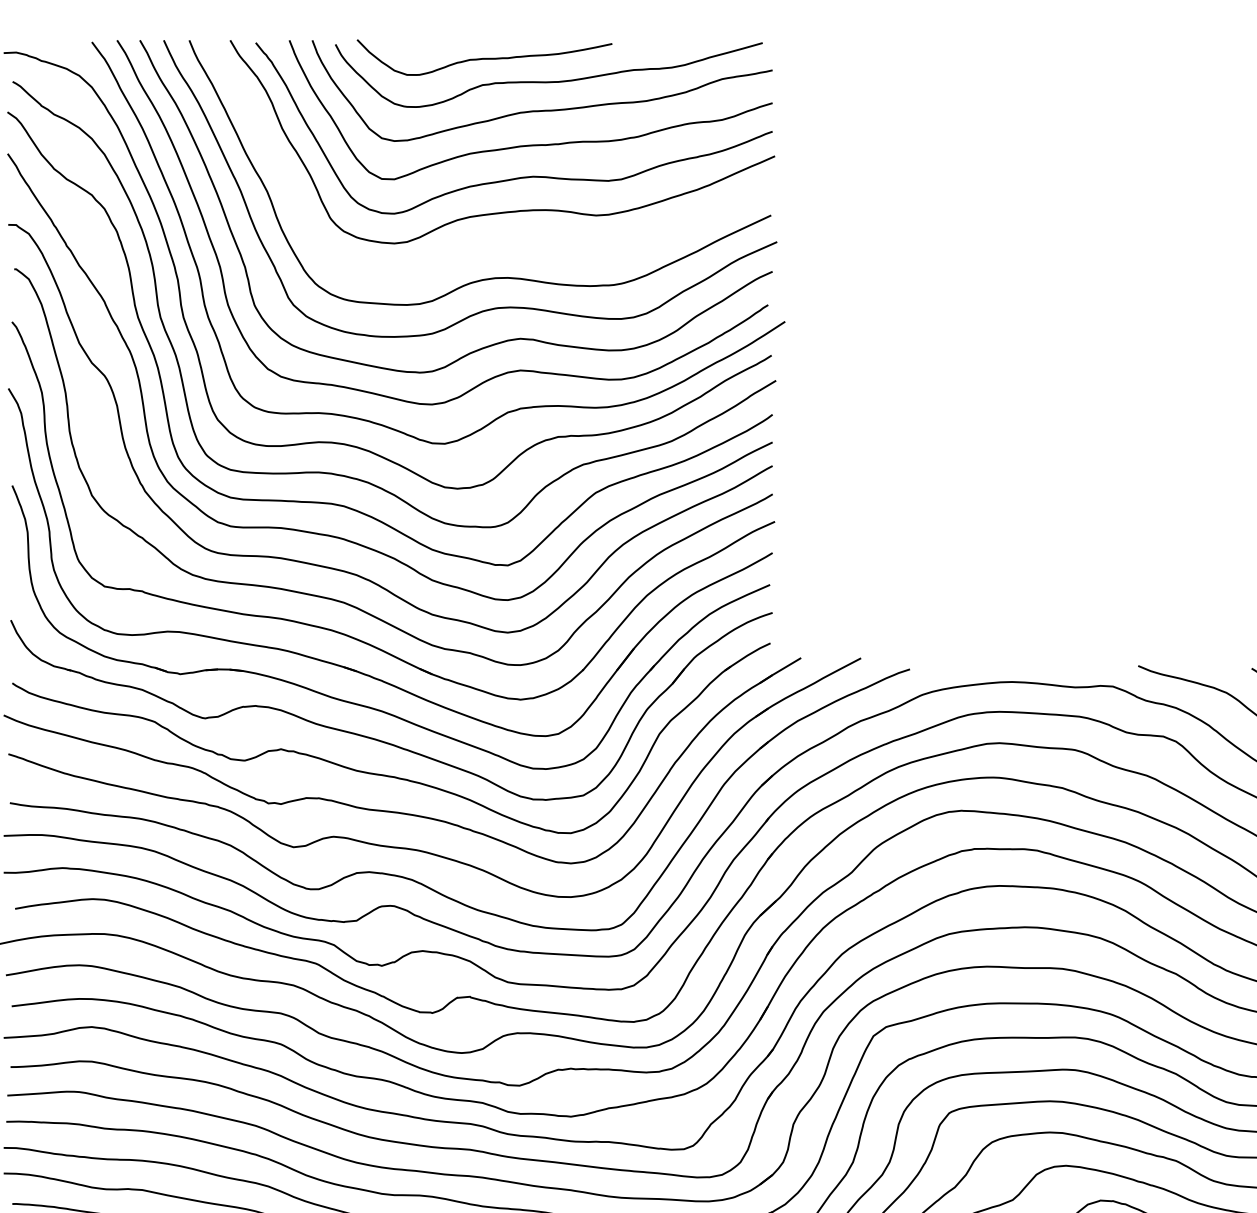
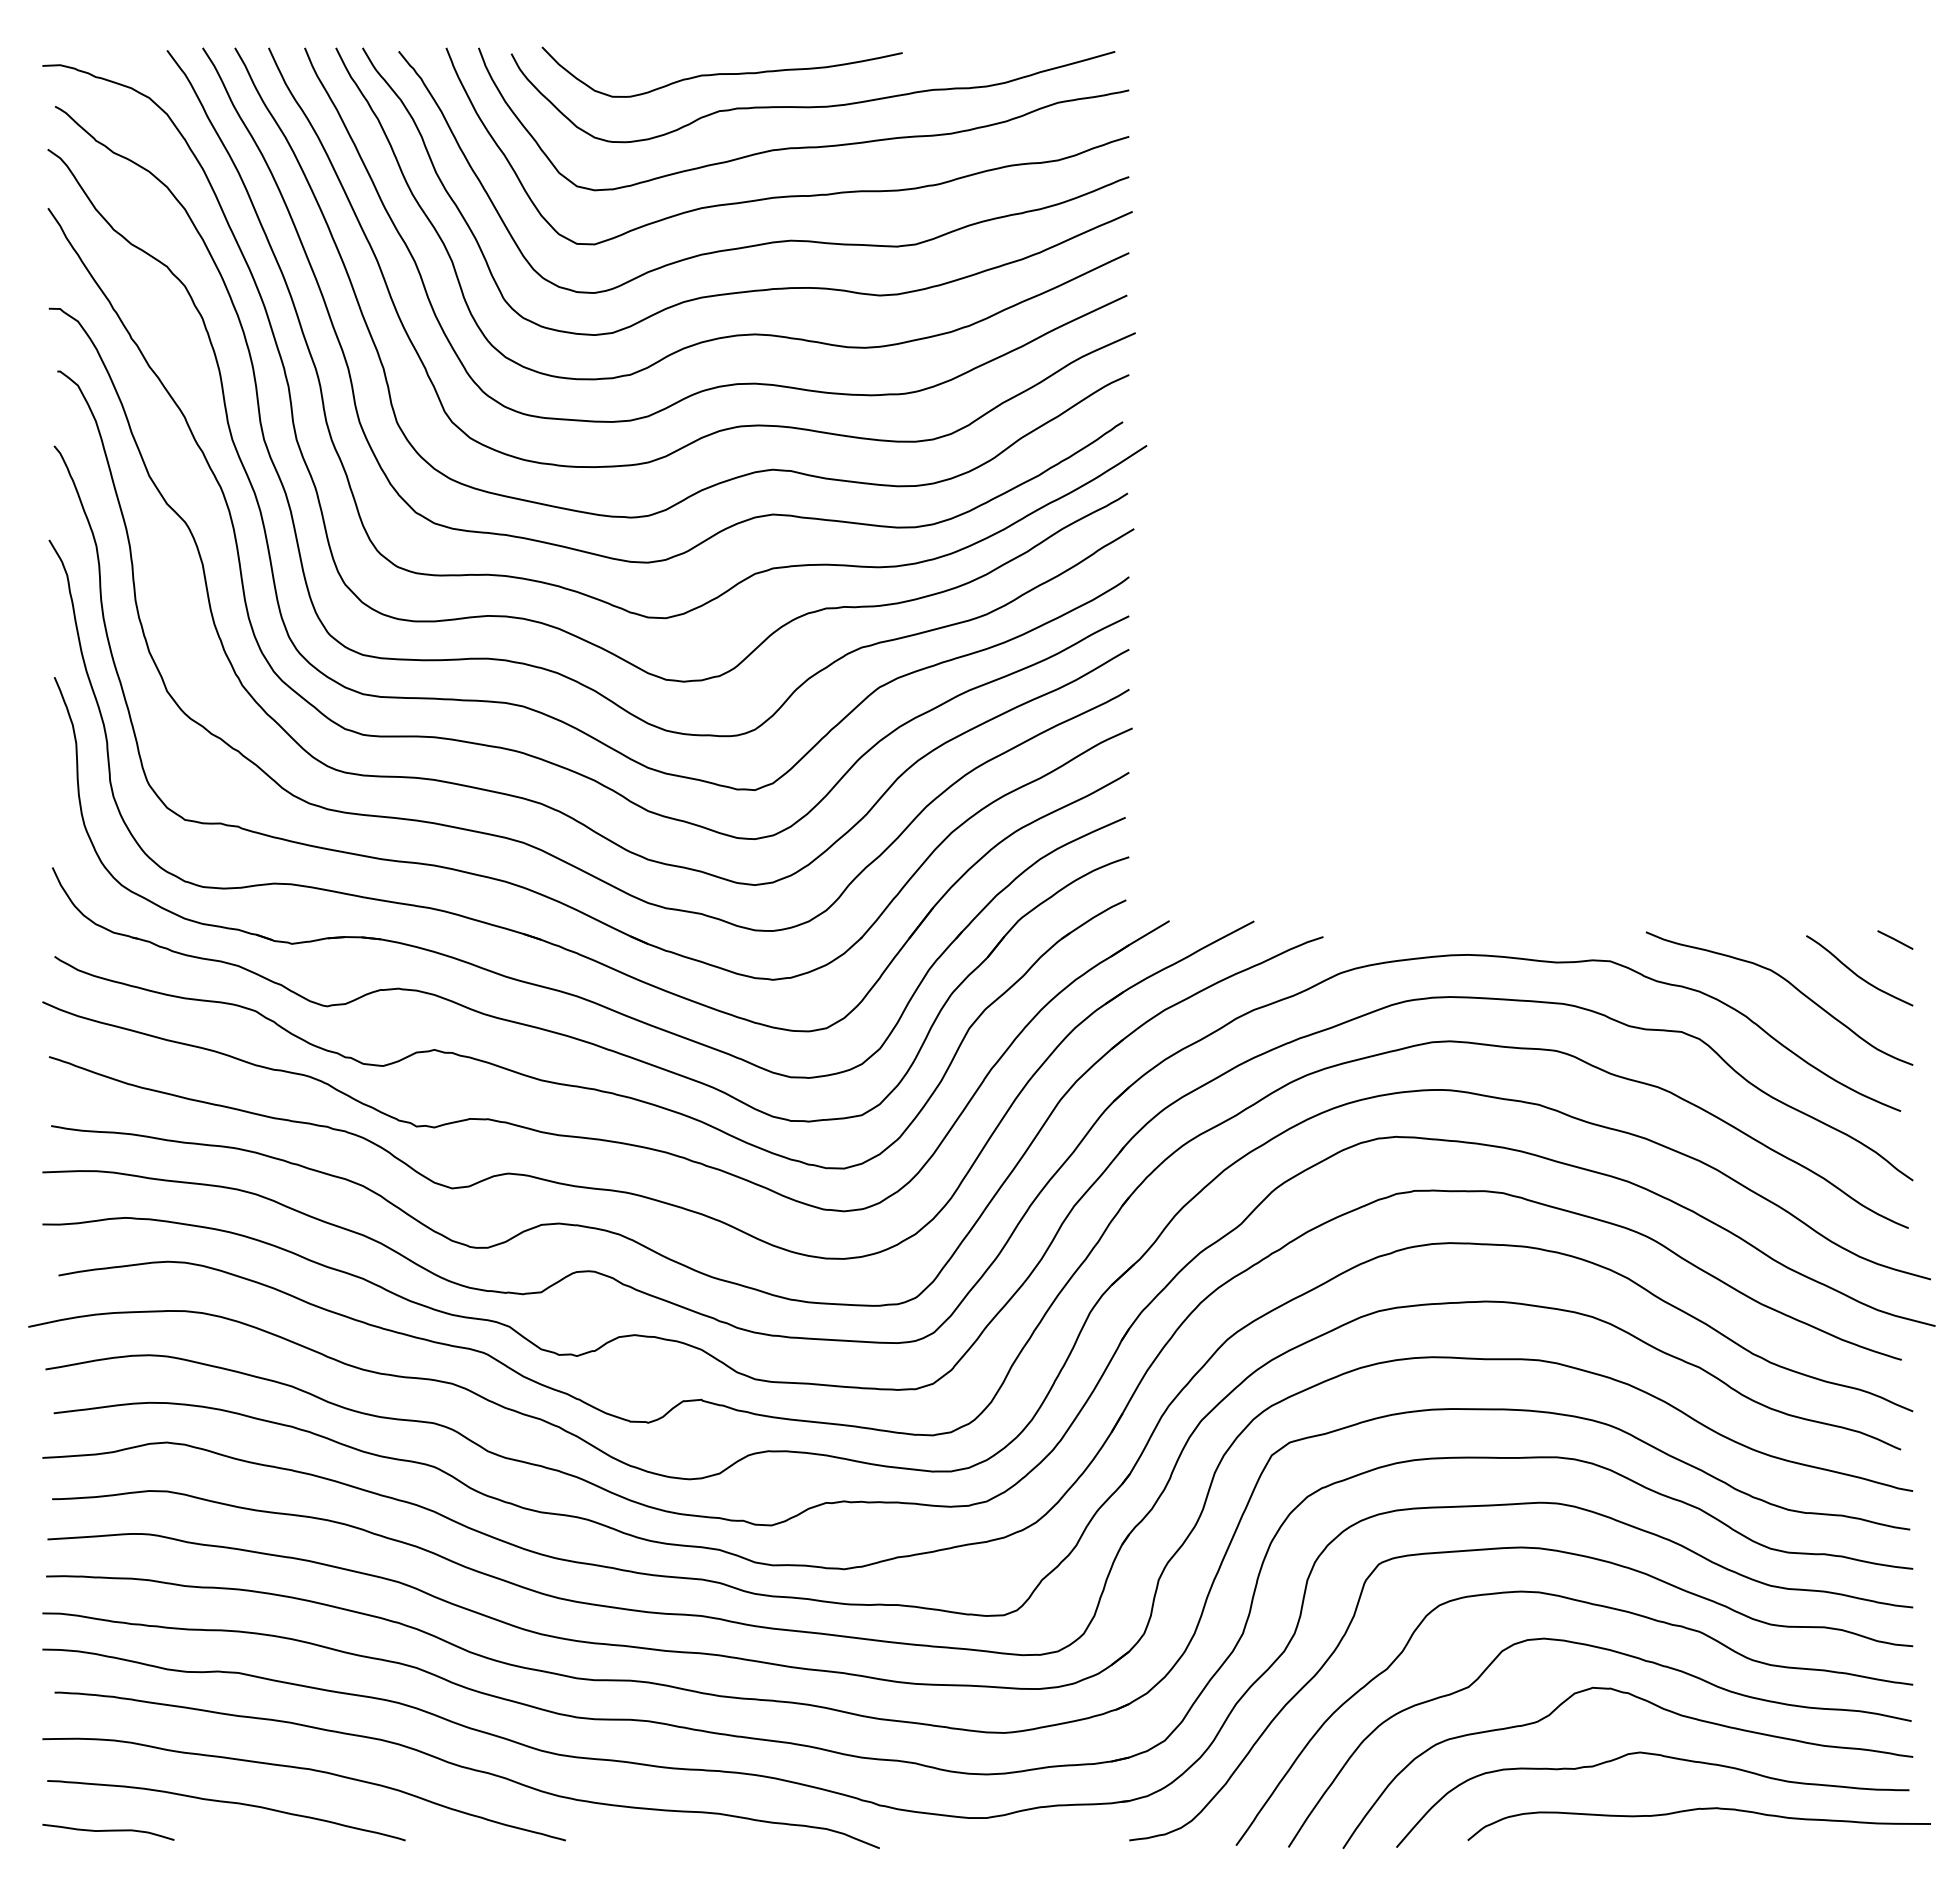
curve: (494, 243) -> (735, 334), added

